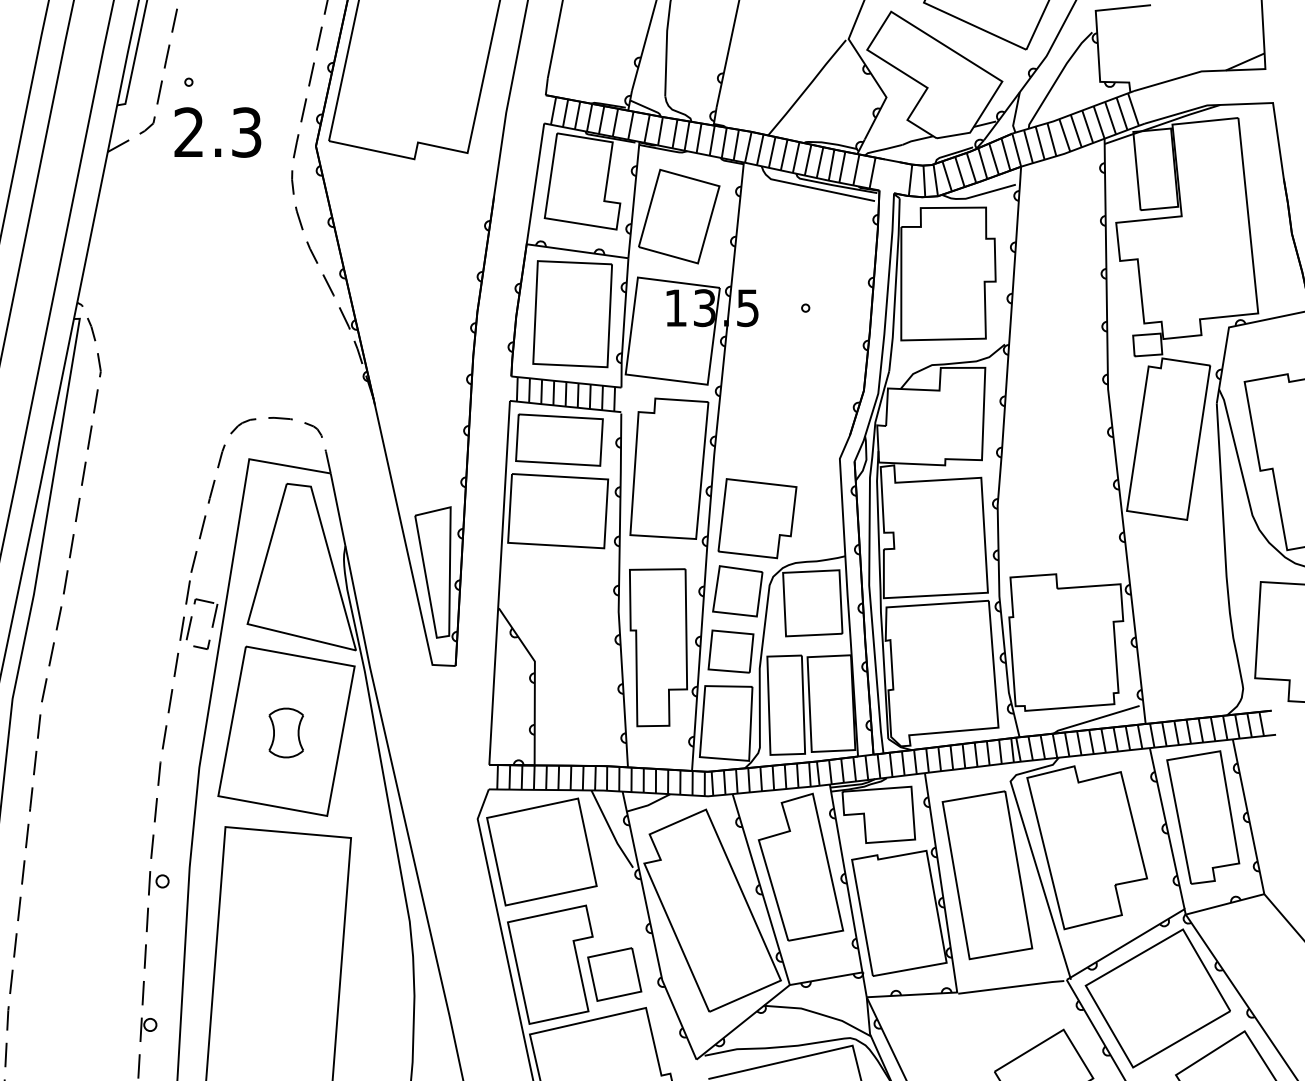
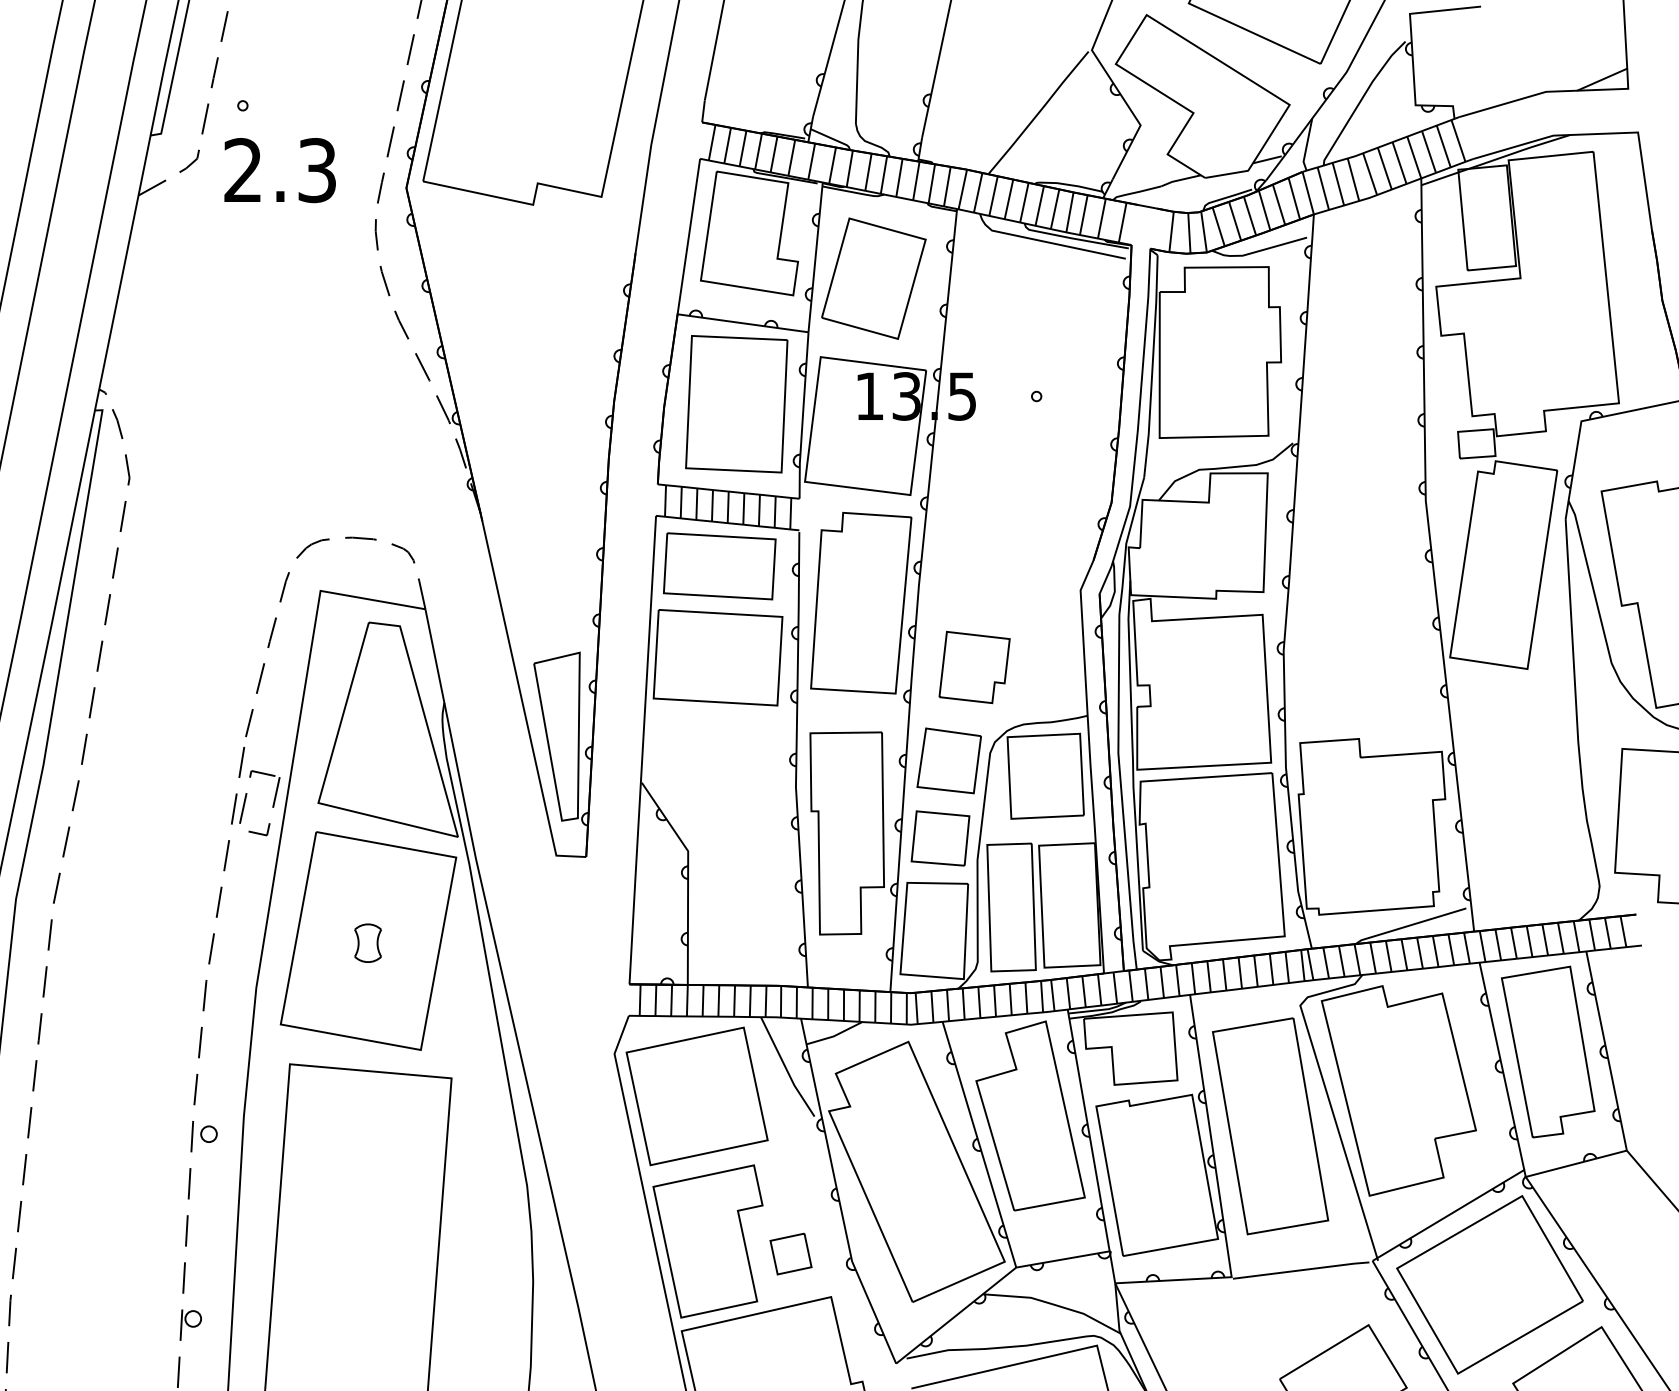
part: (757, 518) -> (974, 667), size x0.7
part: (285, 732) -> (367, 942), size x0.6
part: (614, 974) -> (790, 1254), size x0.6

